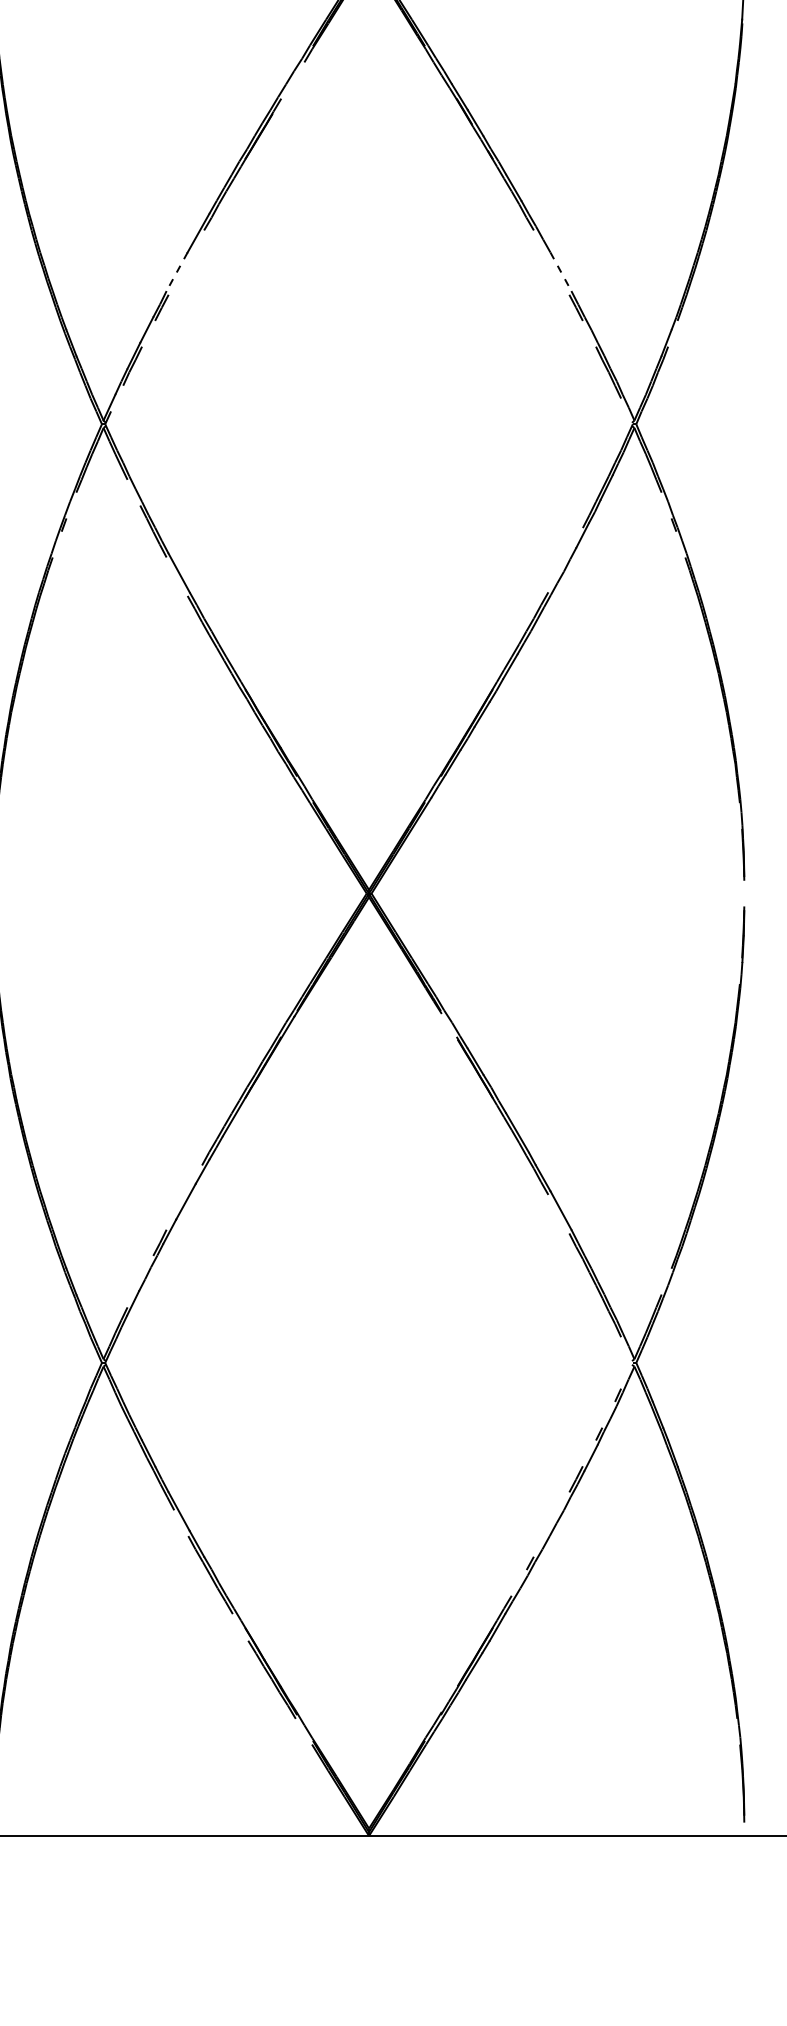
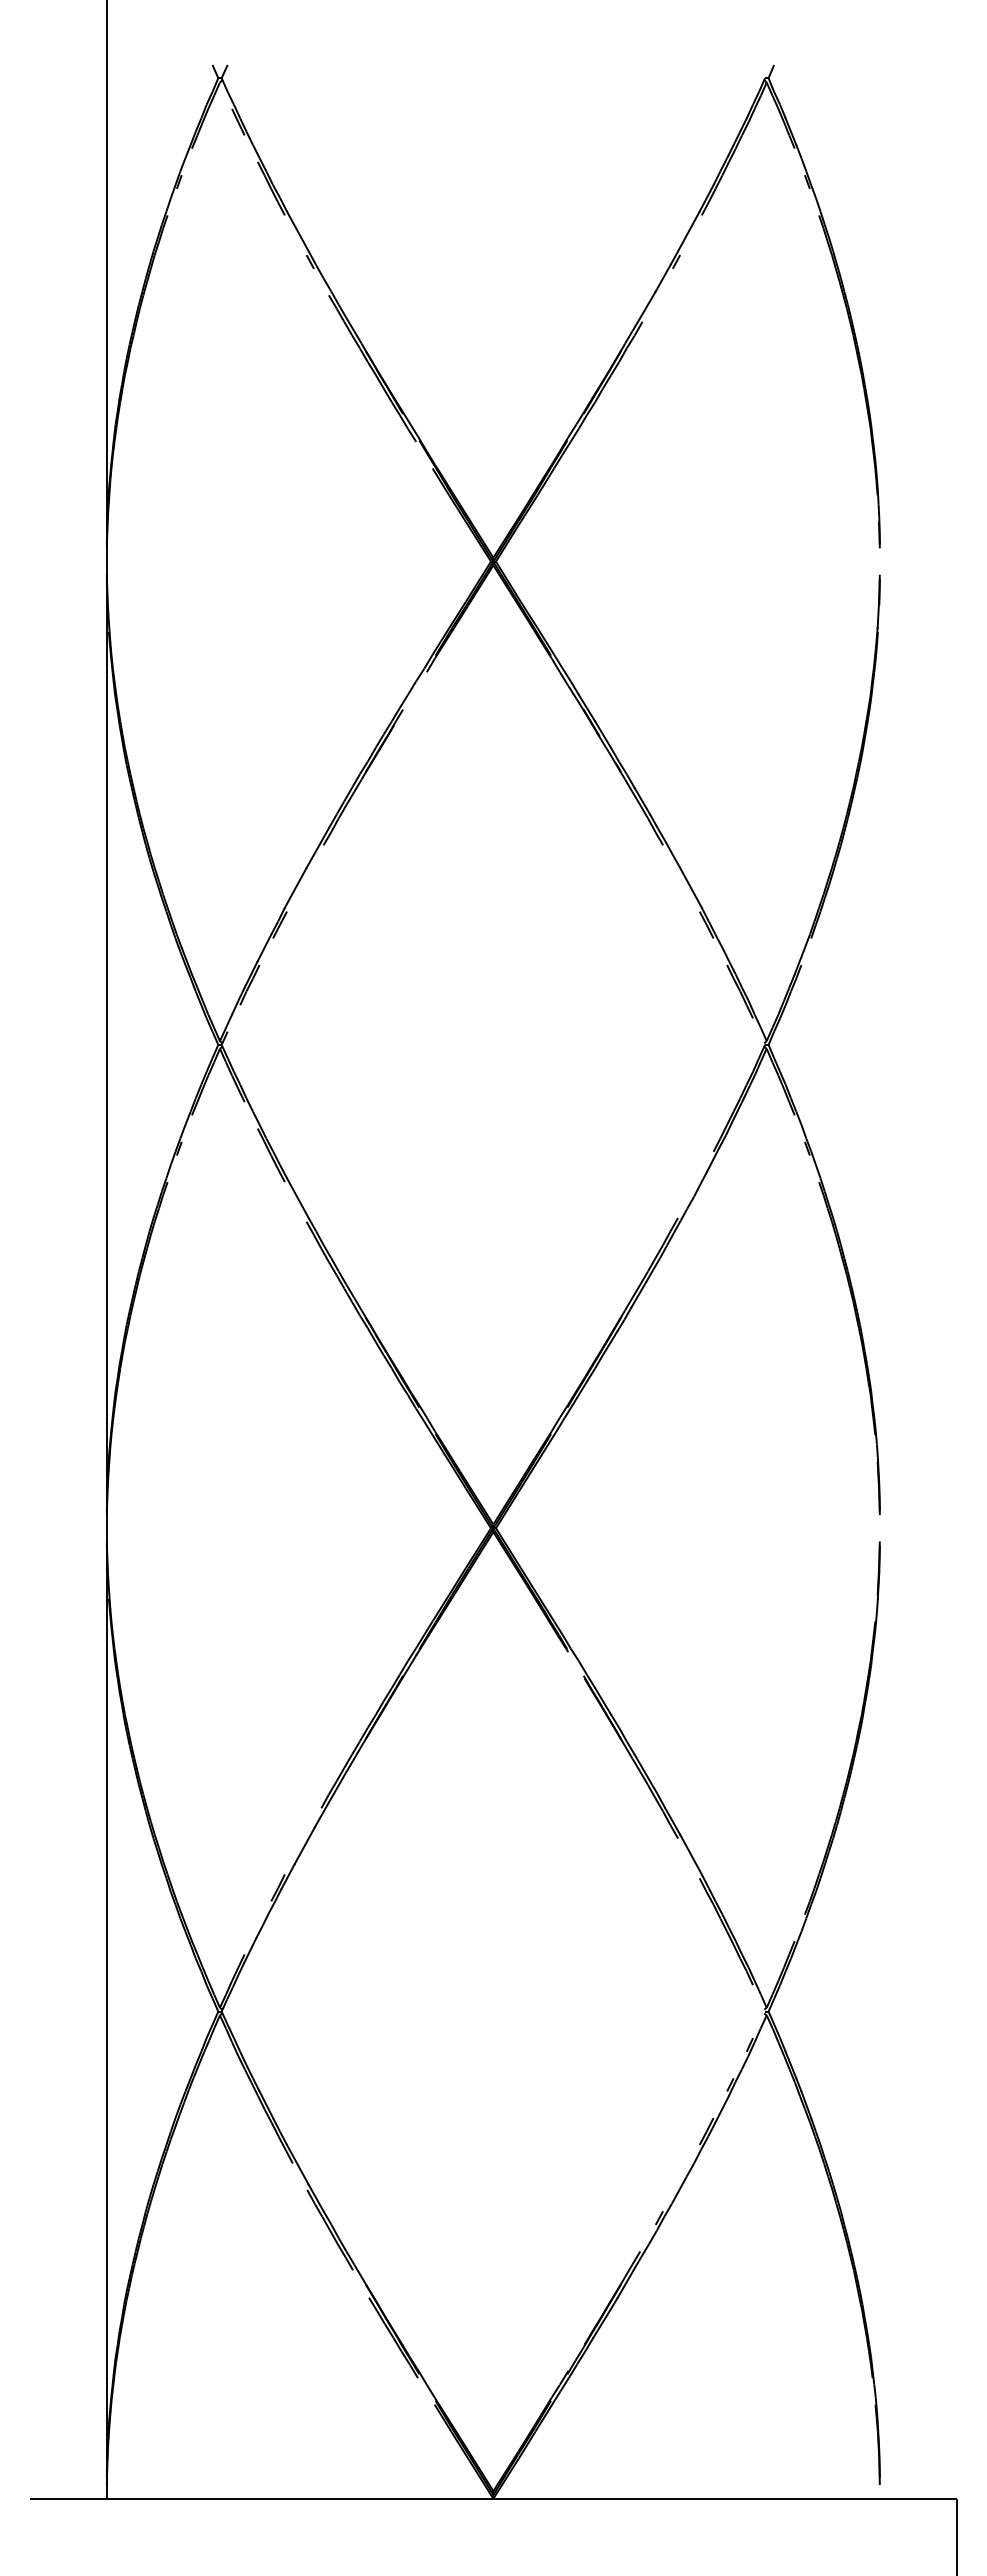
line: (176, 271) -> (295, 887), dashed -> solid
line: (560, 271) -> (690, 887), dashed -> solid

